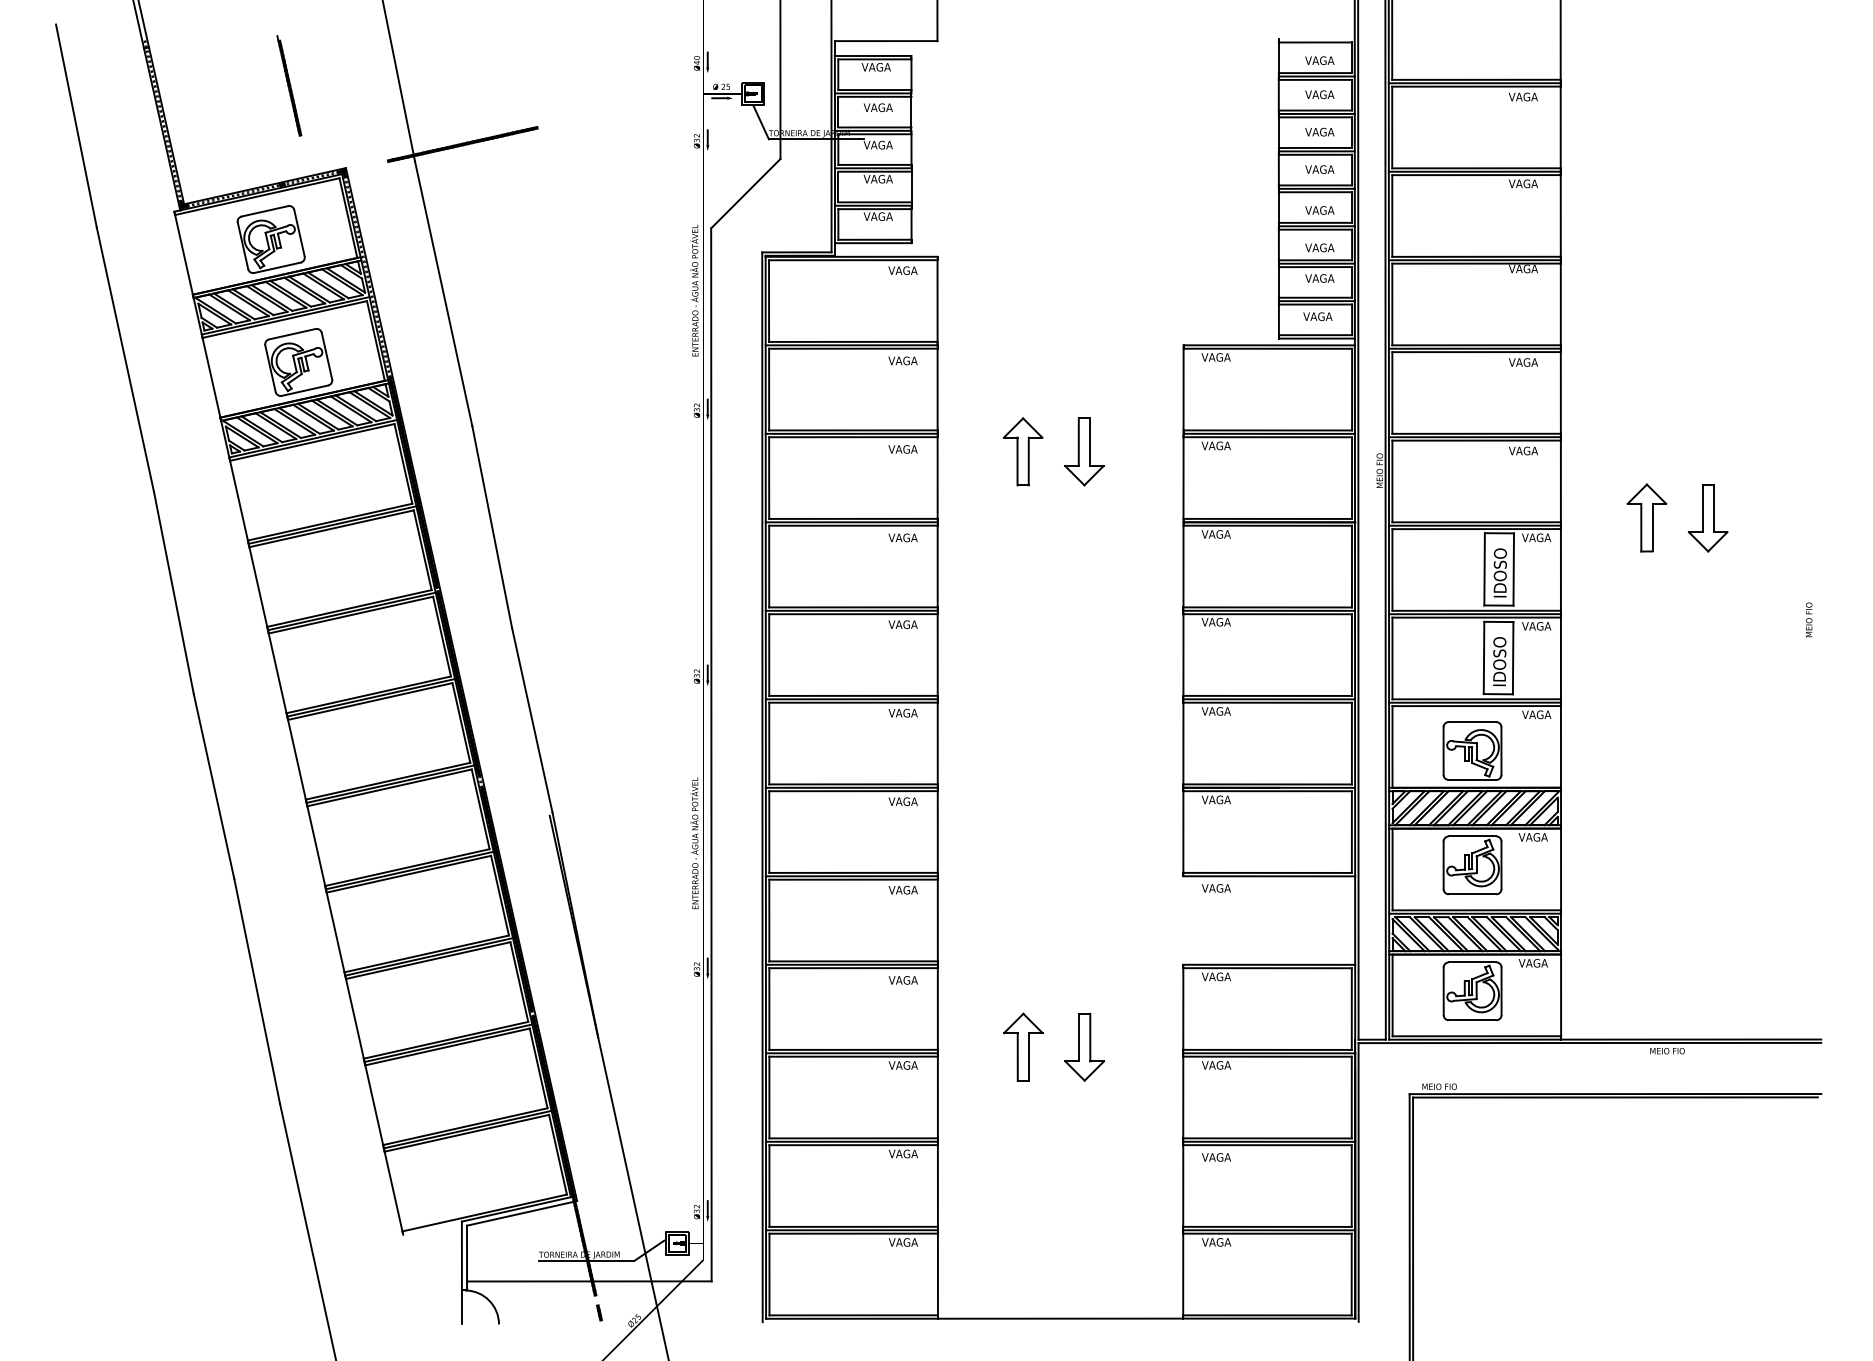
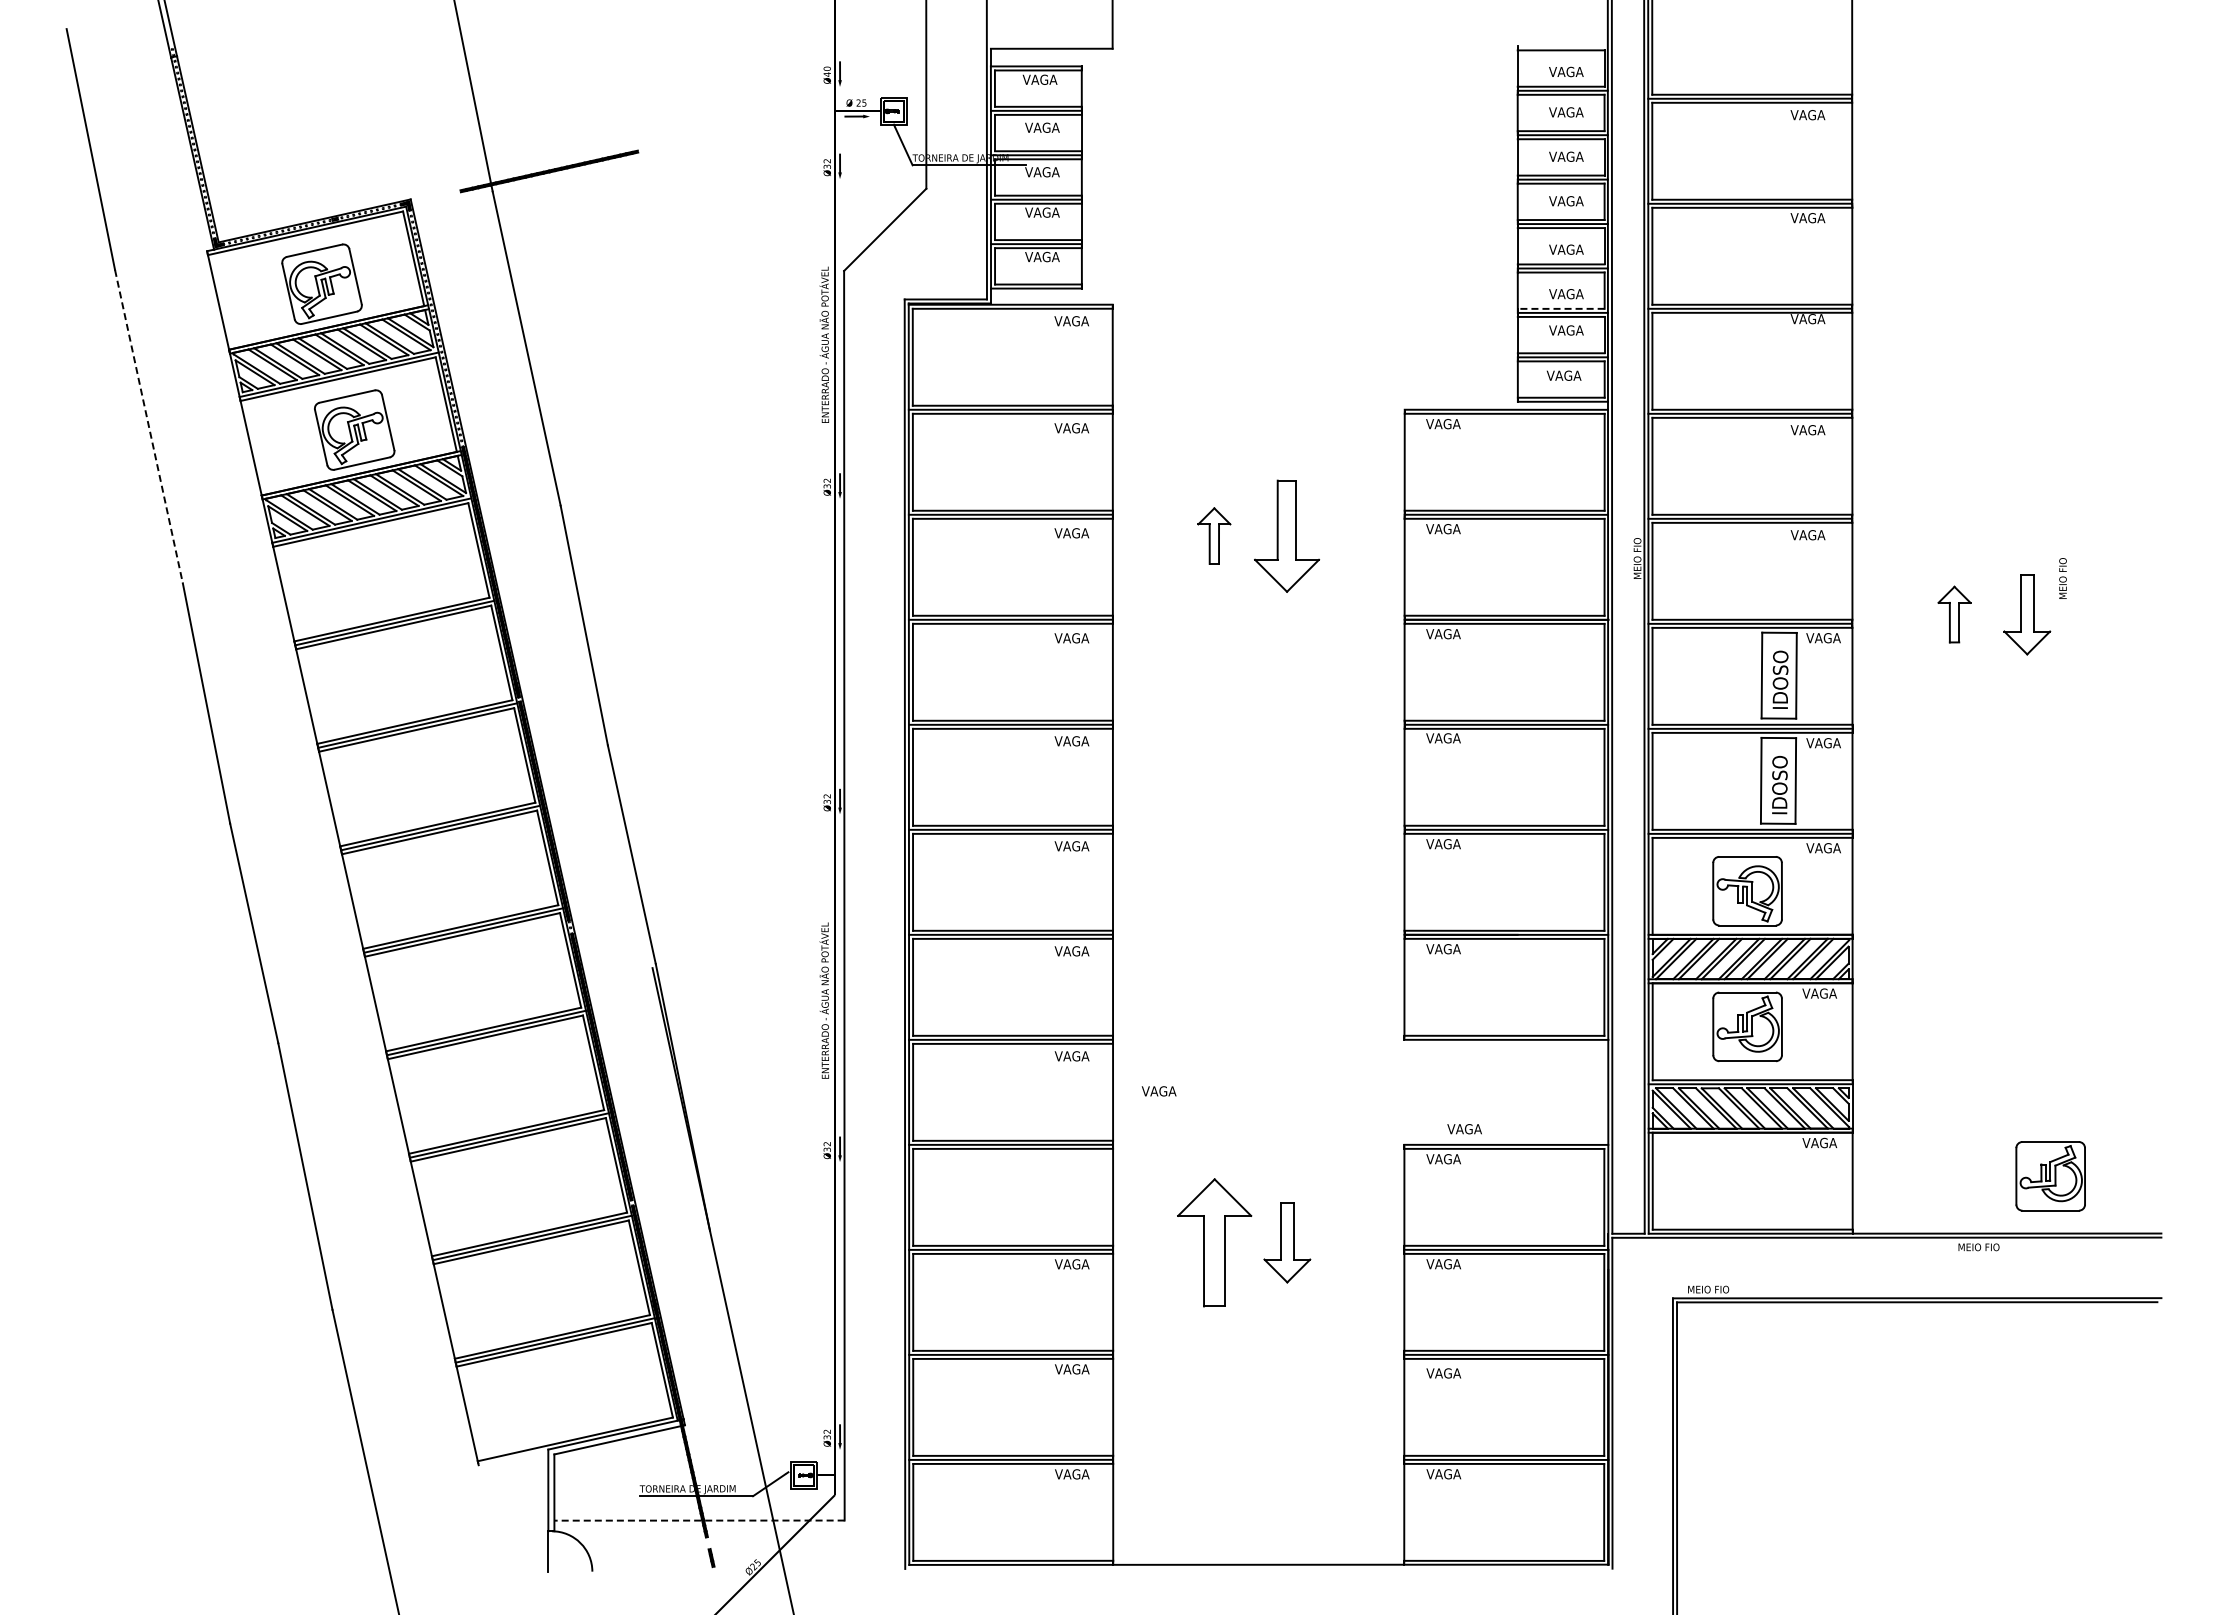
part: (289, 85) -> (343, 101), removed
line: (1314, 259) -> (1560, 308), solid -> dashed
line: (125, 360) -> (149, 427), solid -> dashed
part: (1023, 451) -> (1214, 535), size x0.7
part: (1083, 451) -> (1286, 535), size x1.4
part: (1646, 517) -> (1954, 614), size x0.7
text: (1808, 619) -> (2062, 578), moved
text: (1216, 888) -> (1464, 1129), moved
text: (902, 980) -> (1158, 1091), moved
part: (1472, 991) -> (2050, 1176), moved
part: (1023, 1047) -> (1214, 1242), size x1.6
line: (589, 1281) -> (699, 1520), solid -> dashed

